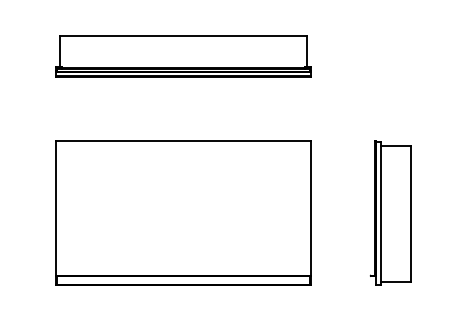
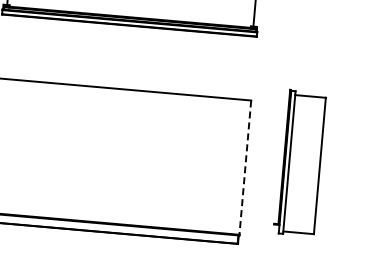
line: (311, 208) -> (245, 168), solid -> dashed
part: (390, 212) -> (299, 162), moved

